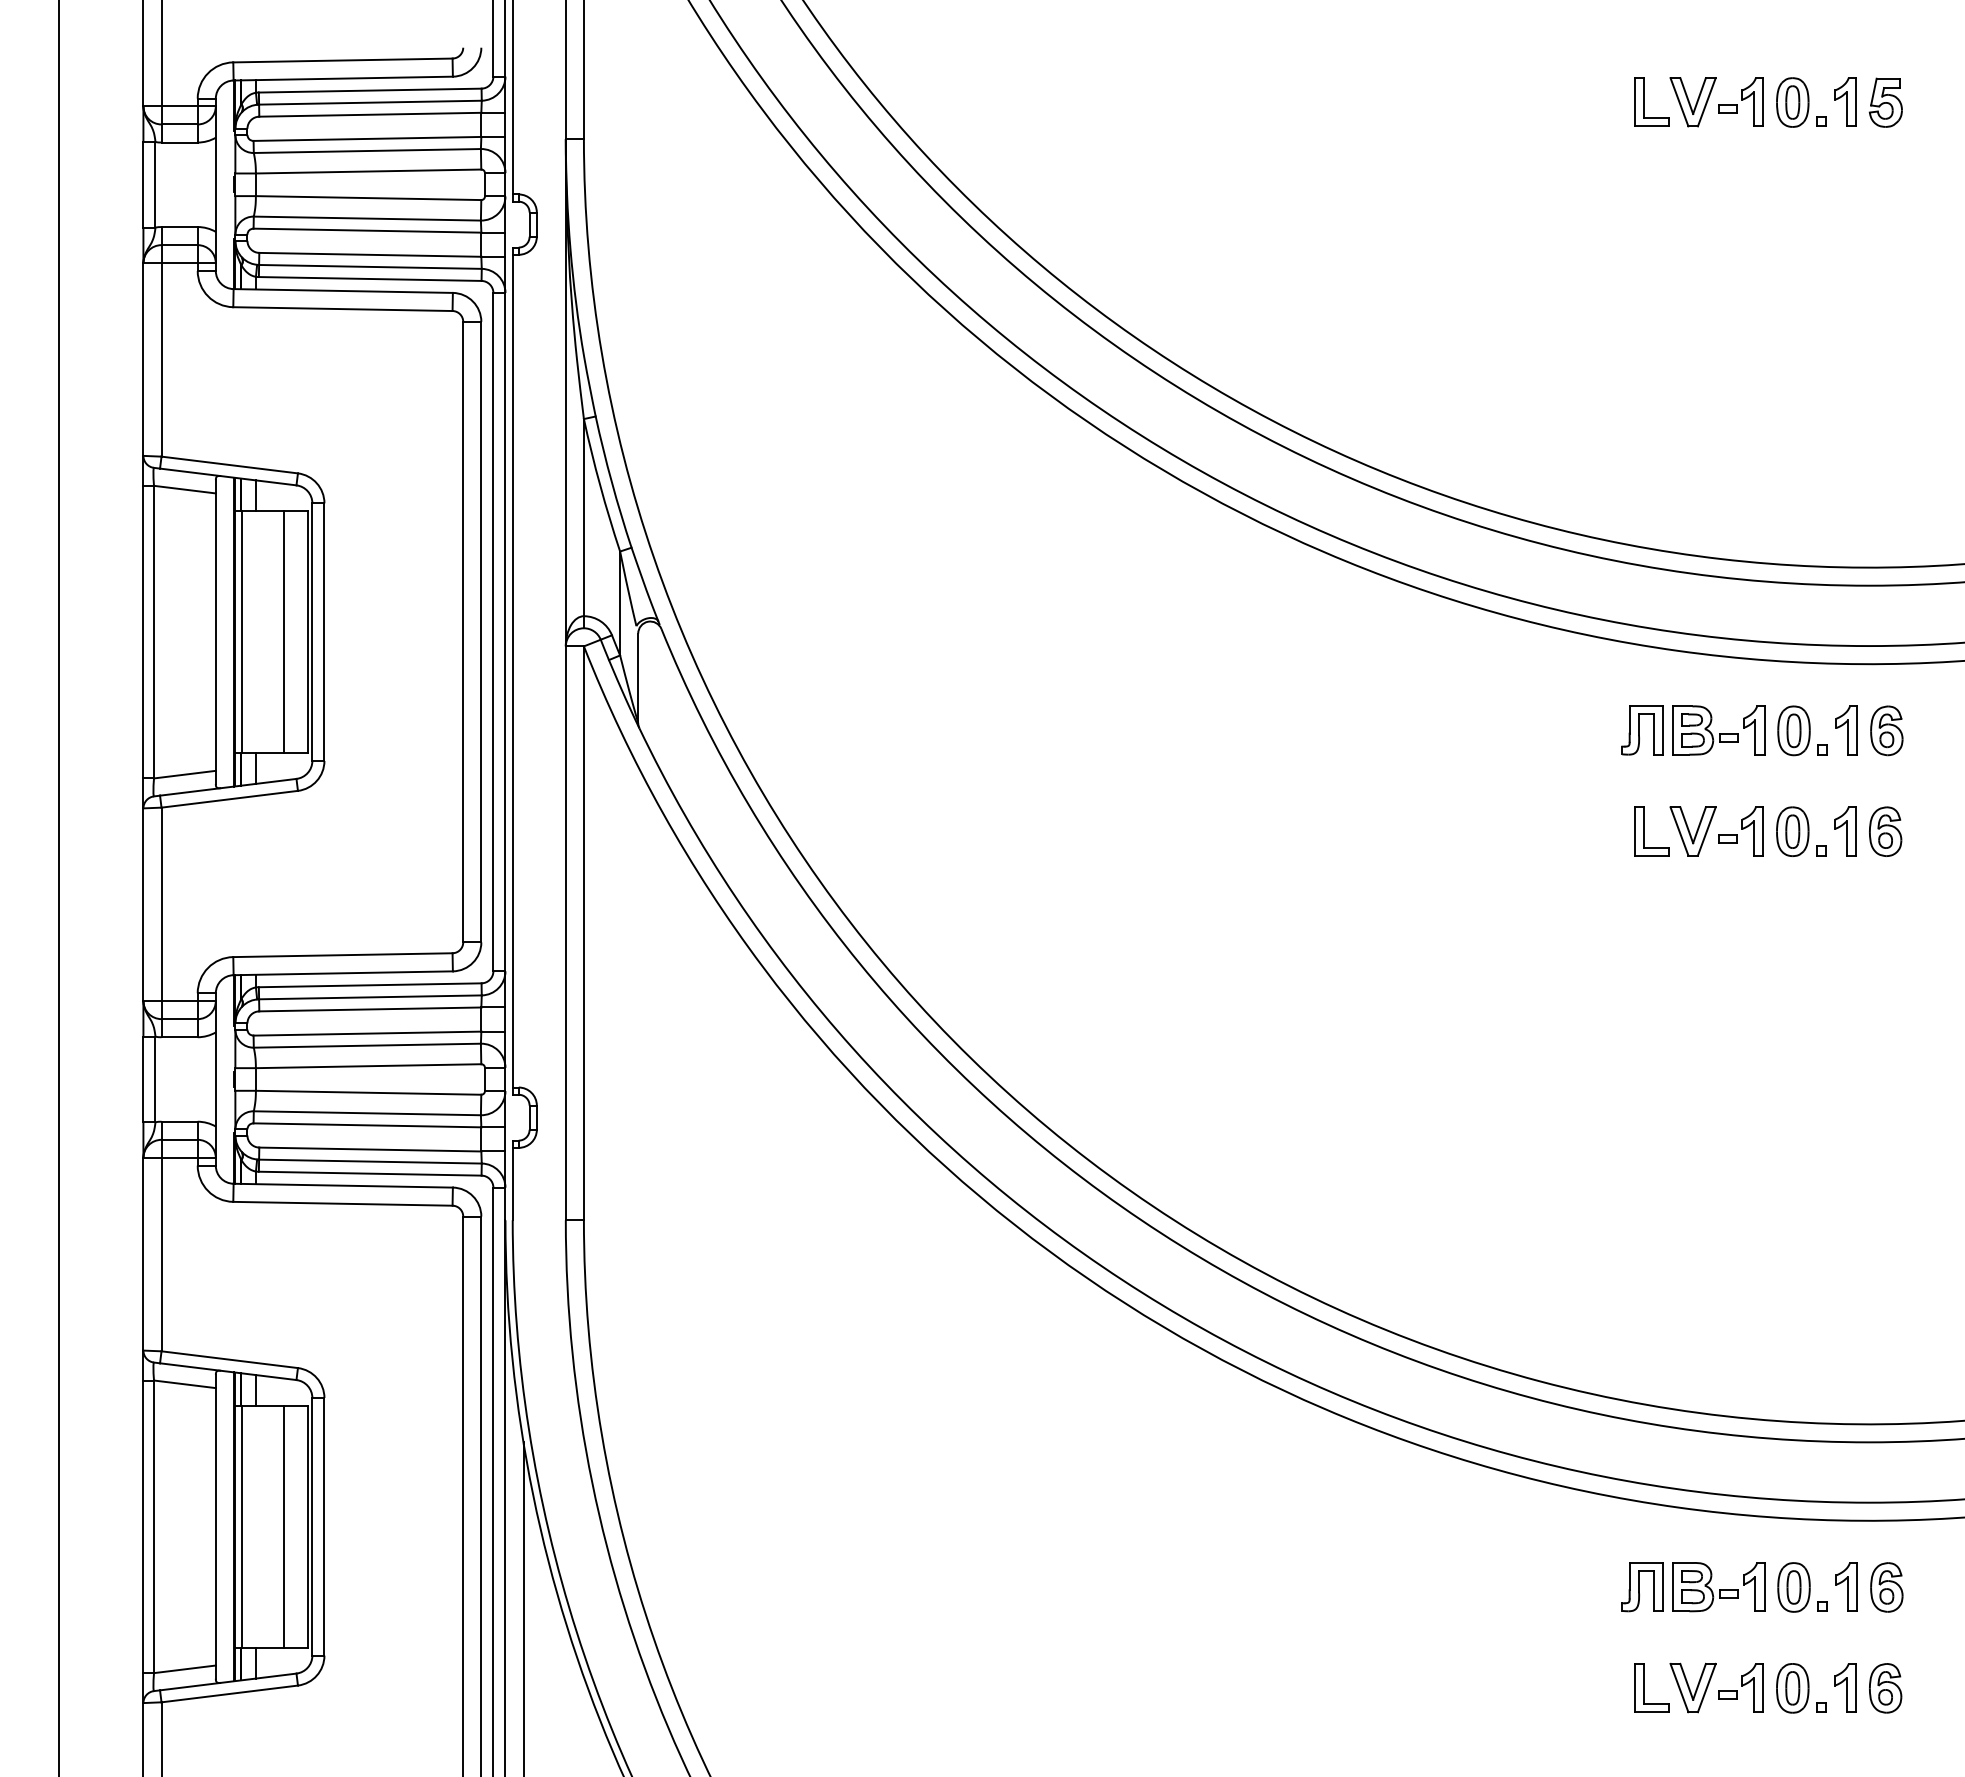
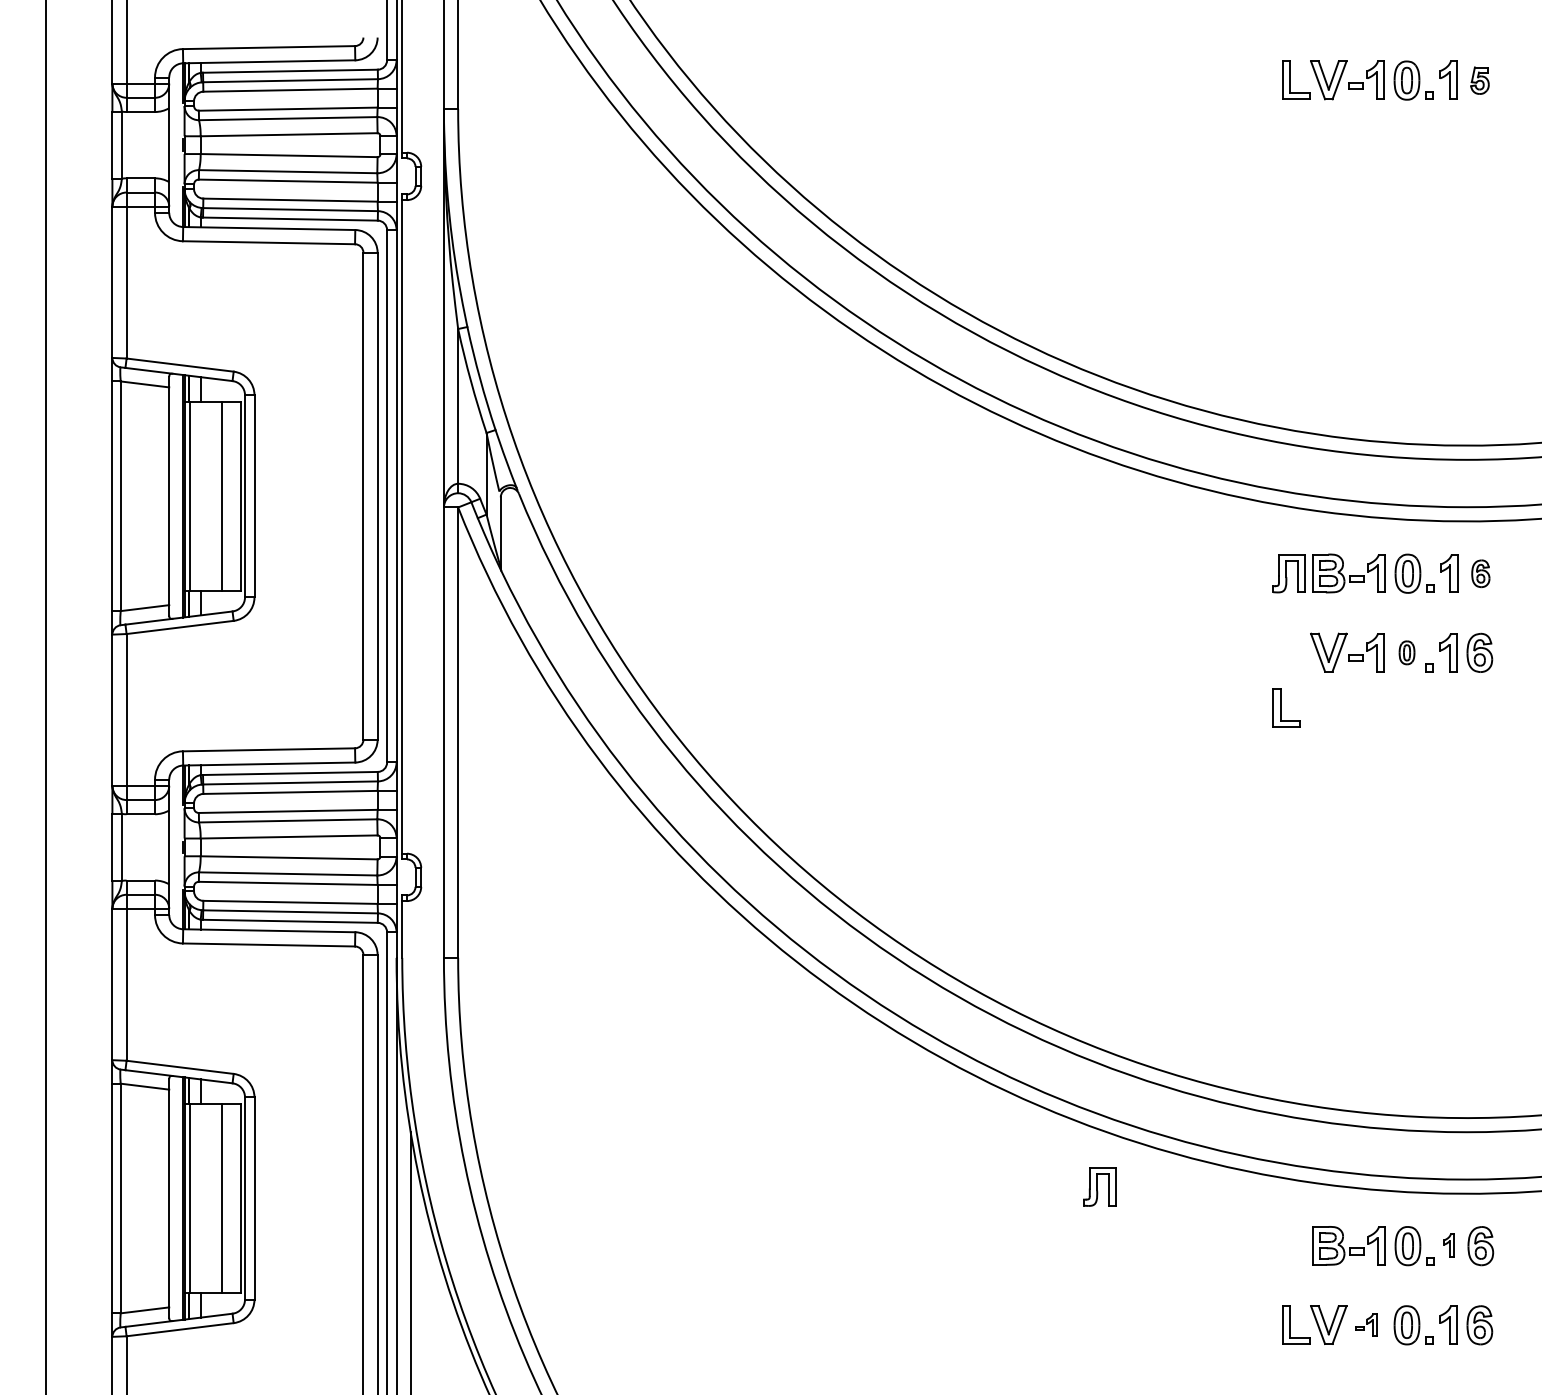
part: (1885, 102) -> (1479, 80), size x0.7
part: (1886, 730) -> (1480, 573), size x0.7
part: (1644, 831) -> (1281, 708), moved
part: (1792, 831) -> (1406, 652), size x0.6
part: (1846, 1586) -> (1449, 1245), size x0.6
part: (1642, 1587) -> (1099, 1187), moved
part: (1740, 1687) -> (1365, 1324), size x0.6

